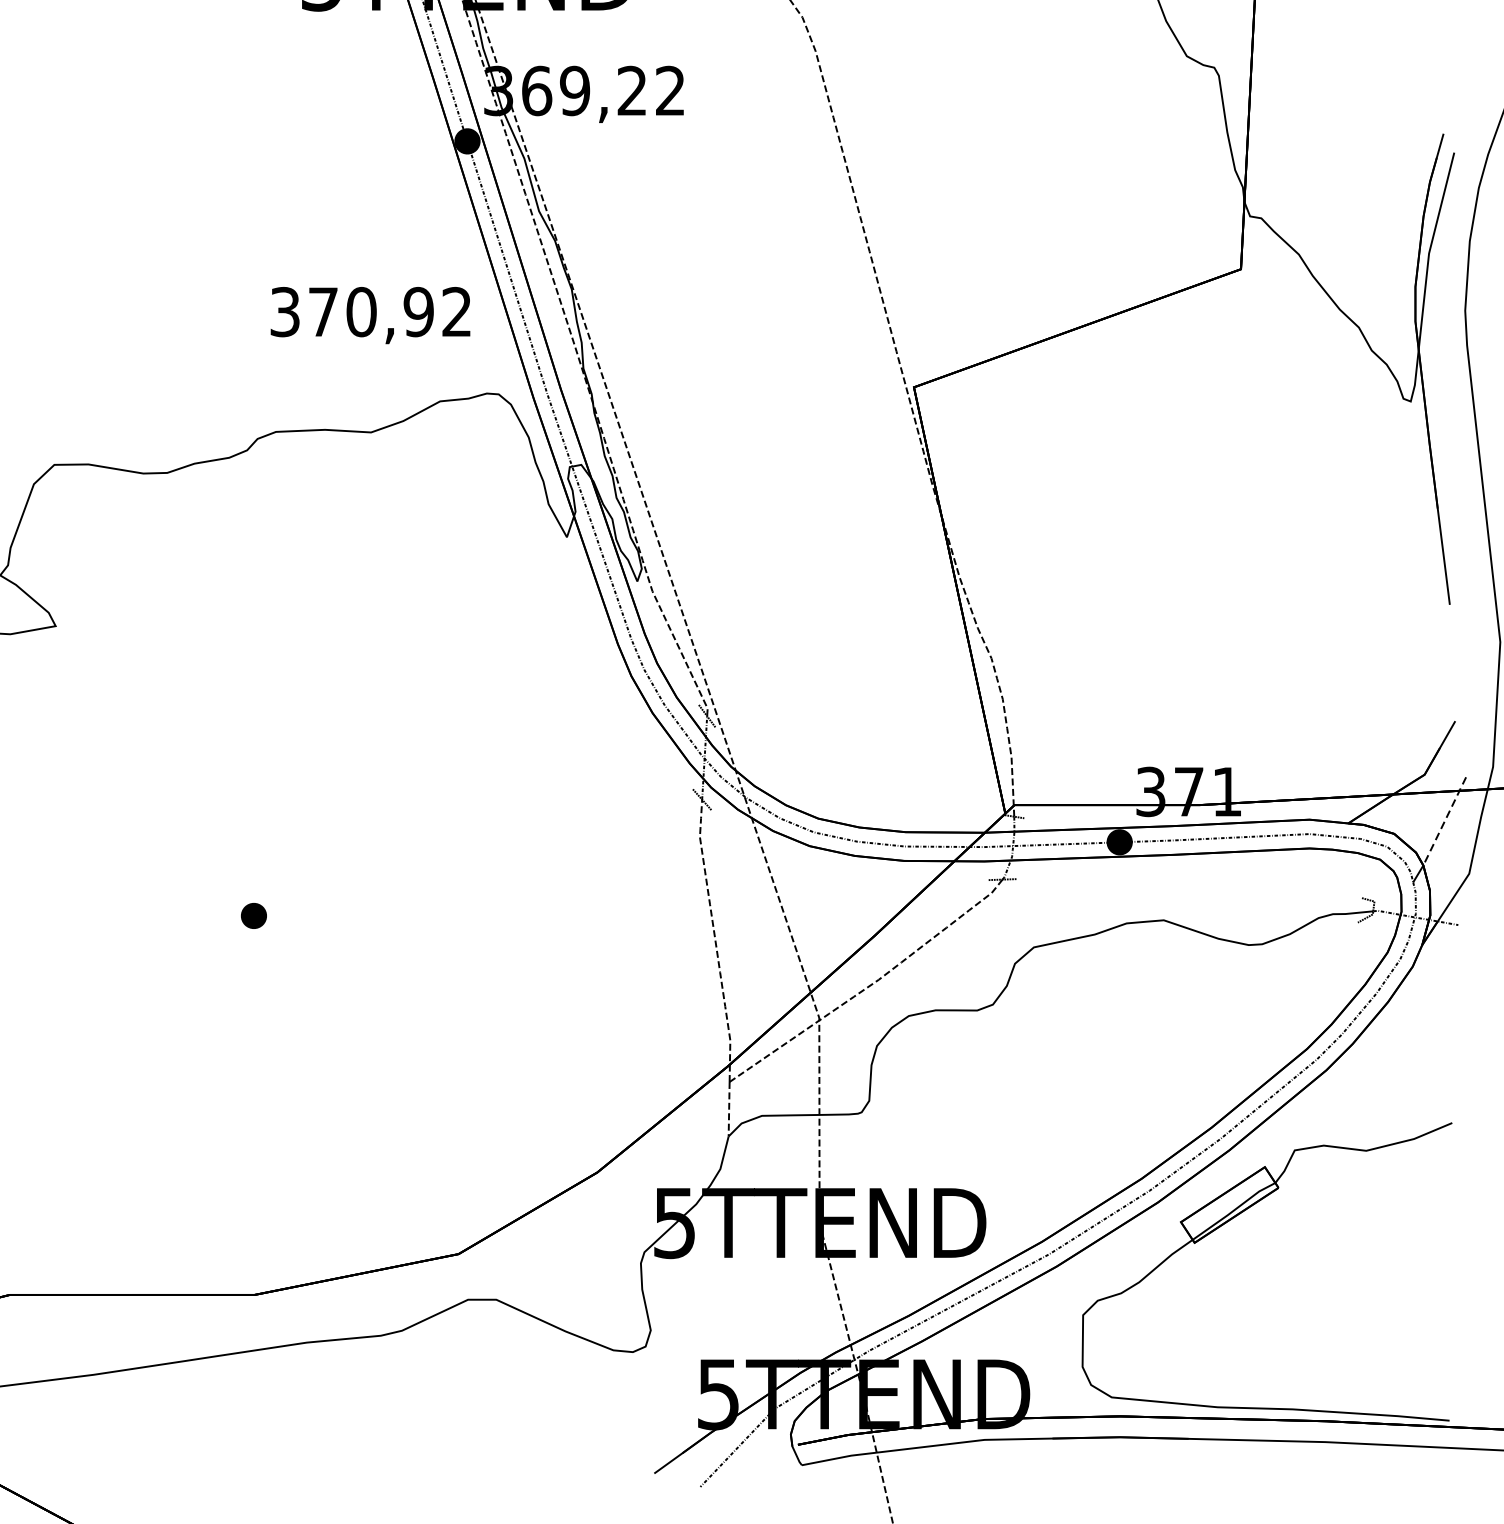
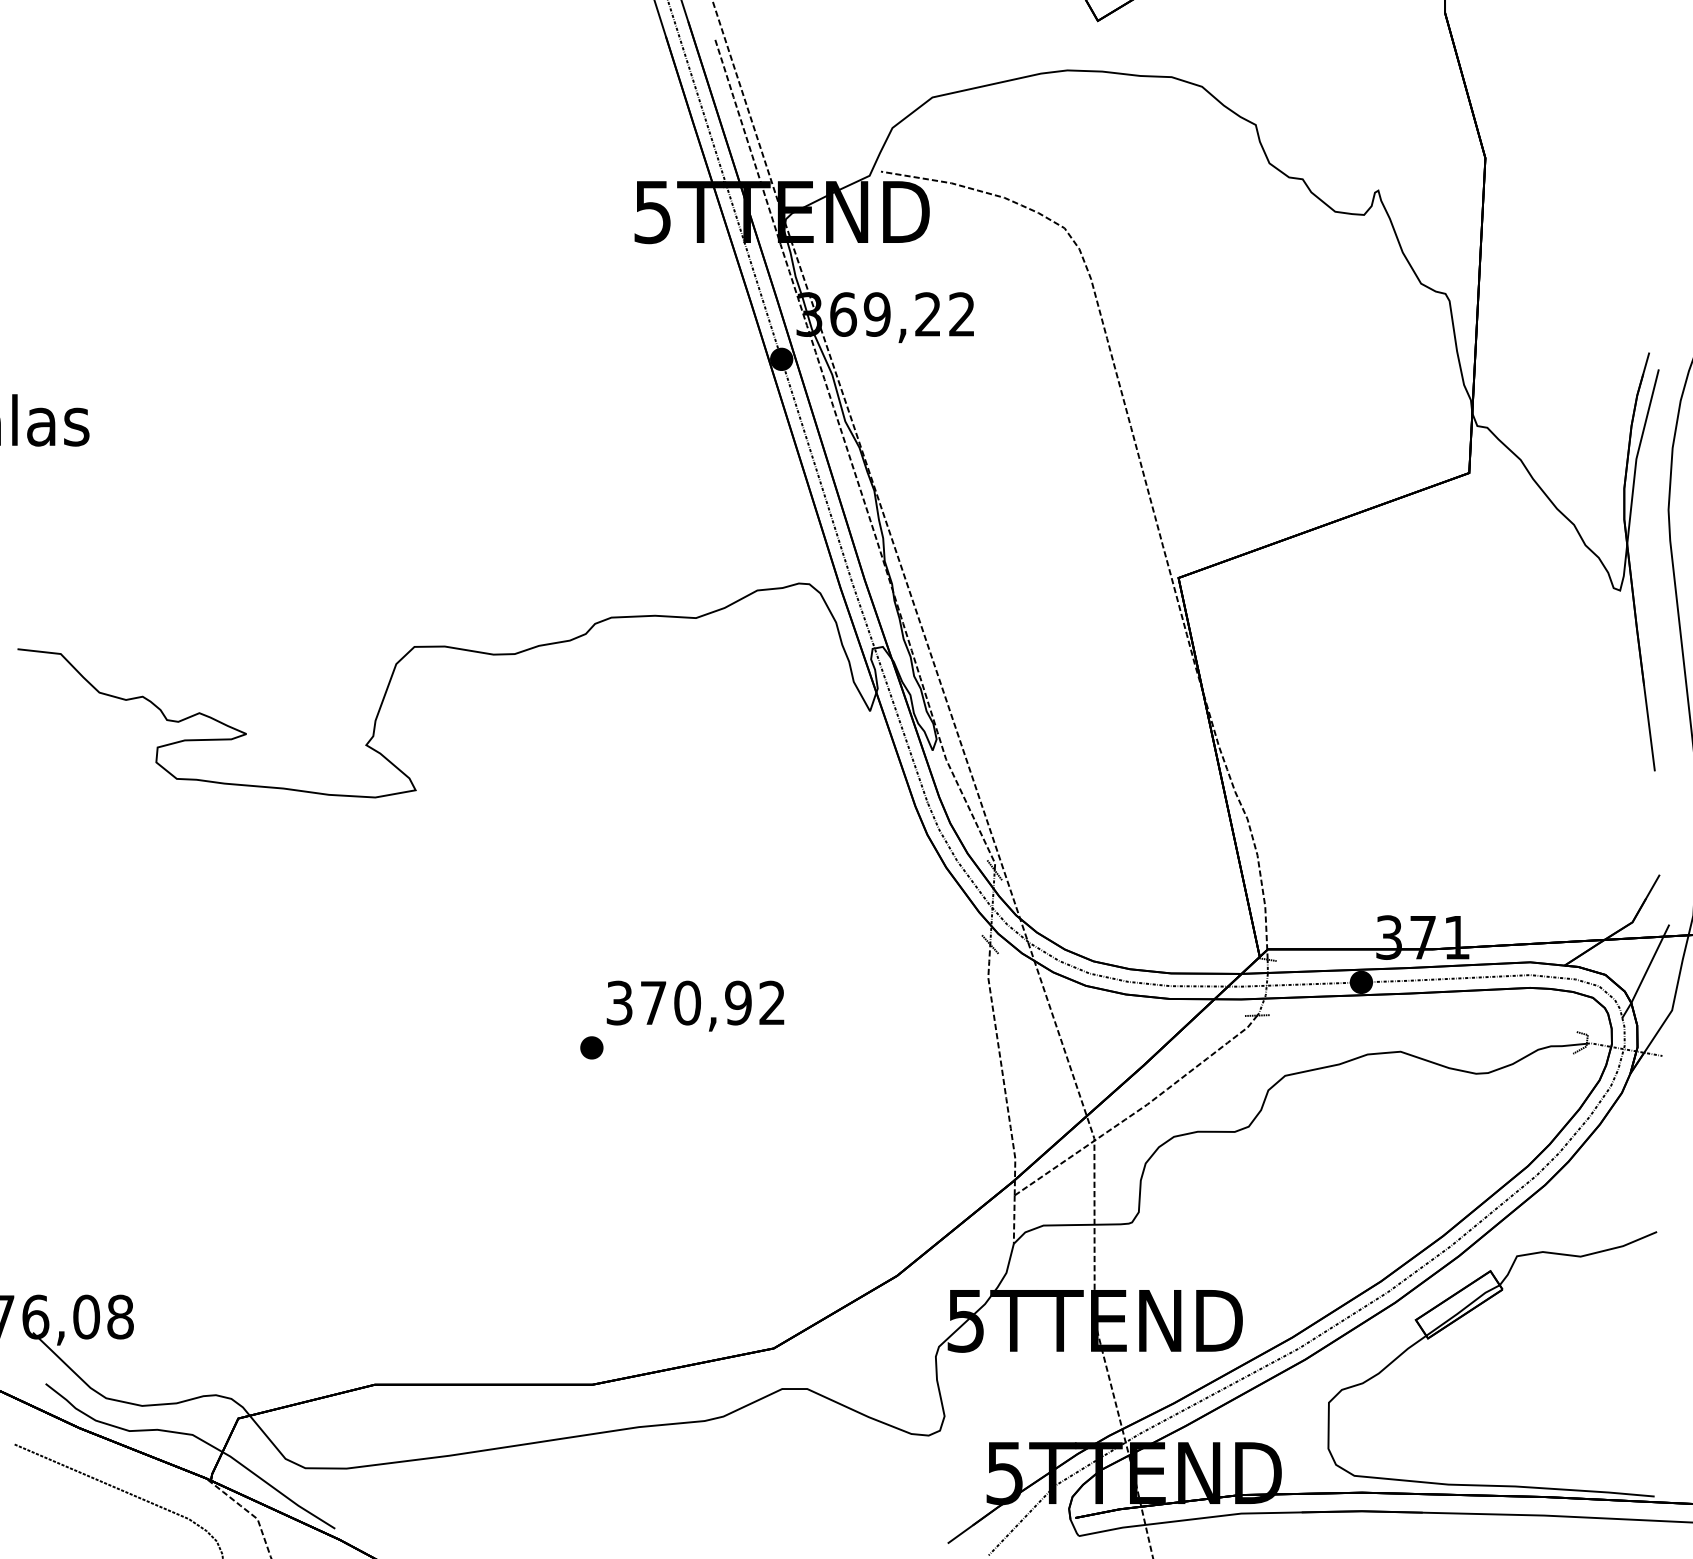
text: (370, 314) -> (695, 1005), moved
line: (1444, 821) -> (1650, 963), dashed -> solid

